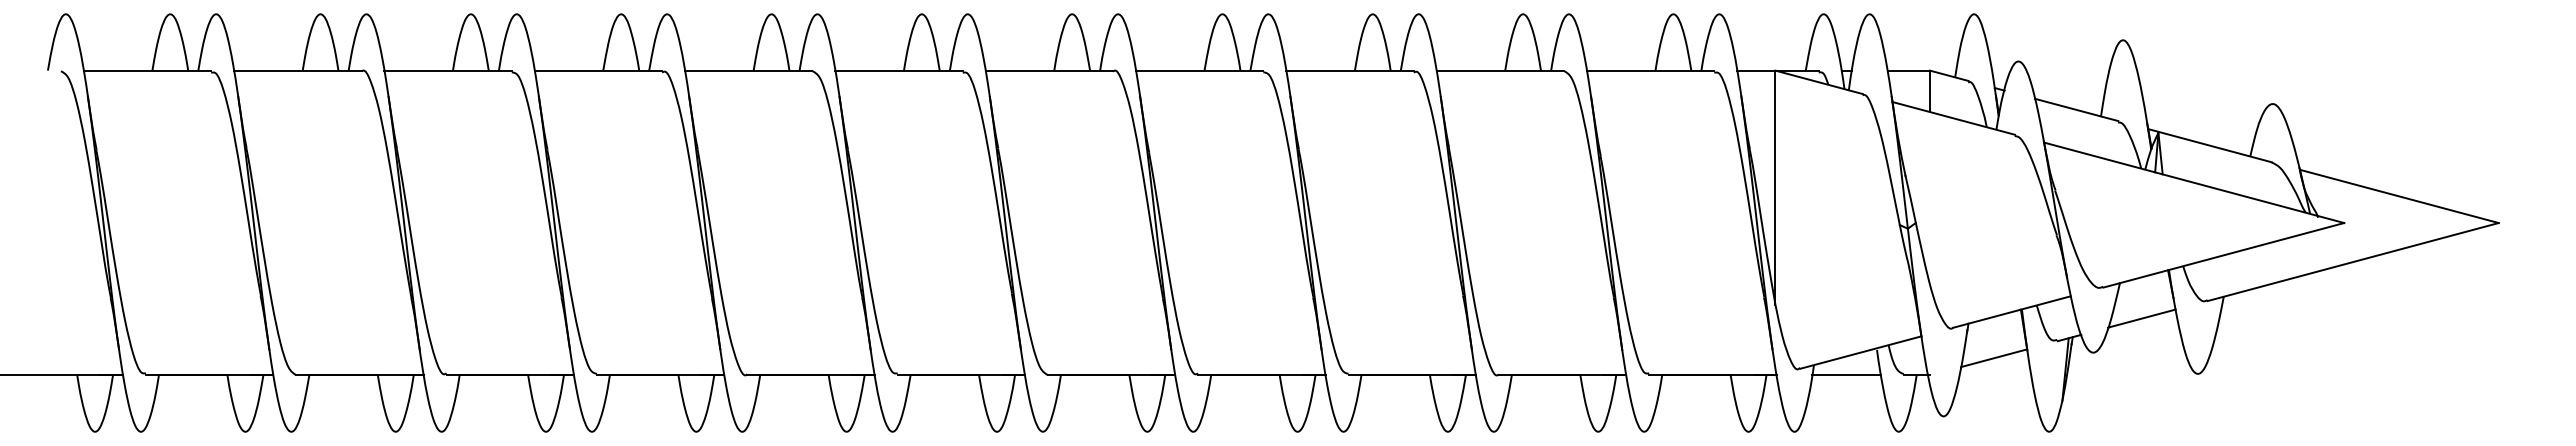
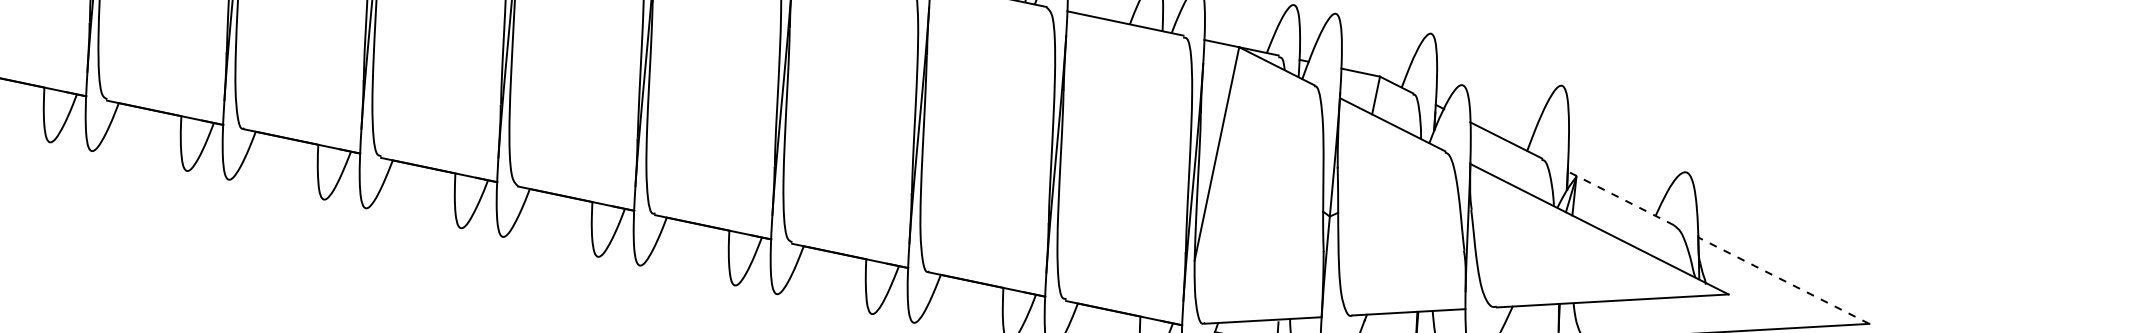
line: (2209, 145) -> (1620, 198), solid -> dashed
line: (2399, 196) -> (1784, 280), solid -> dashed

